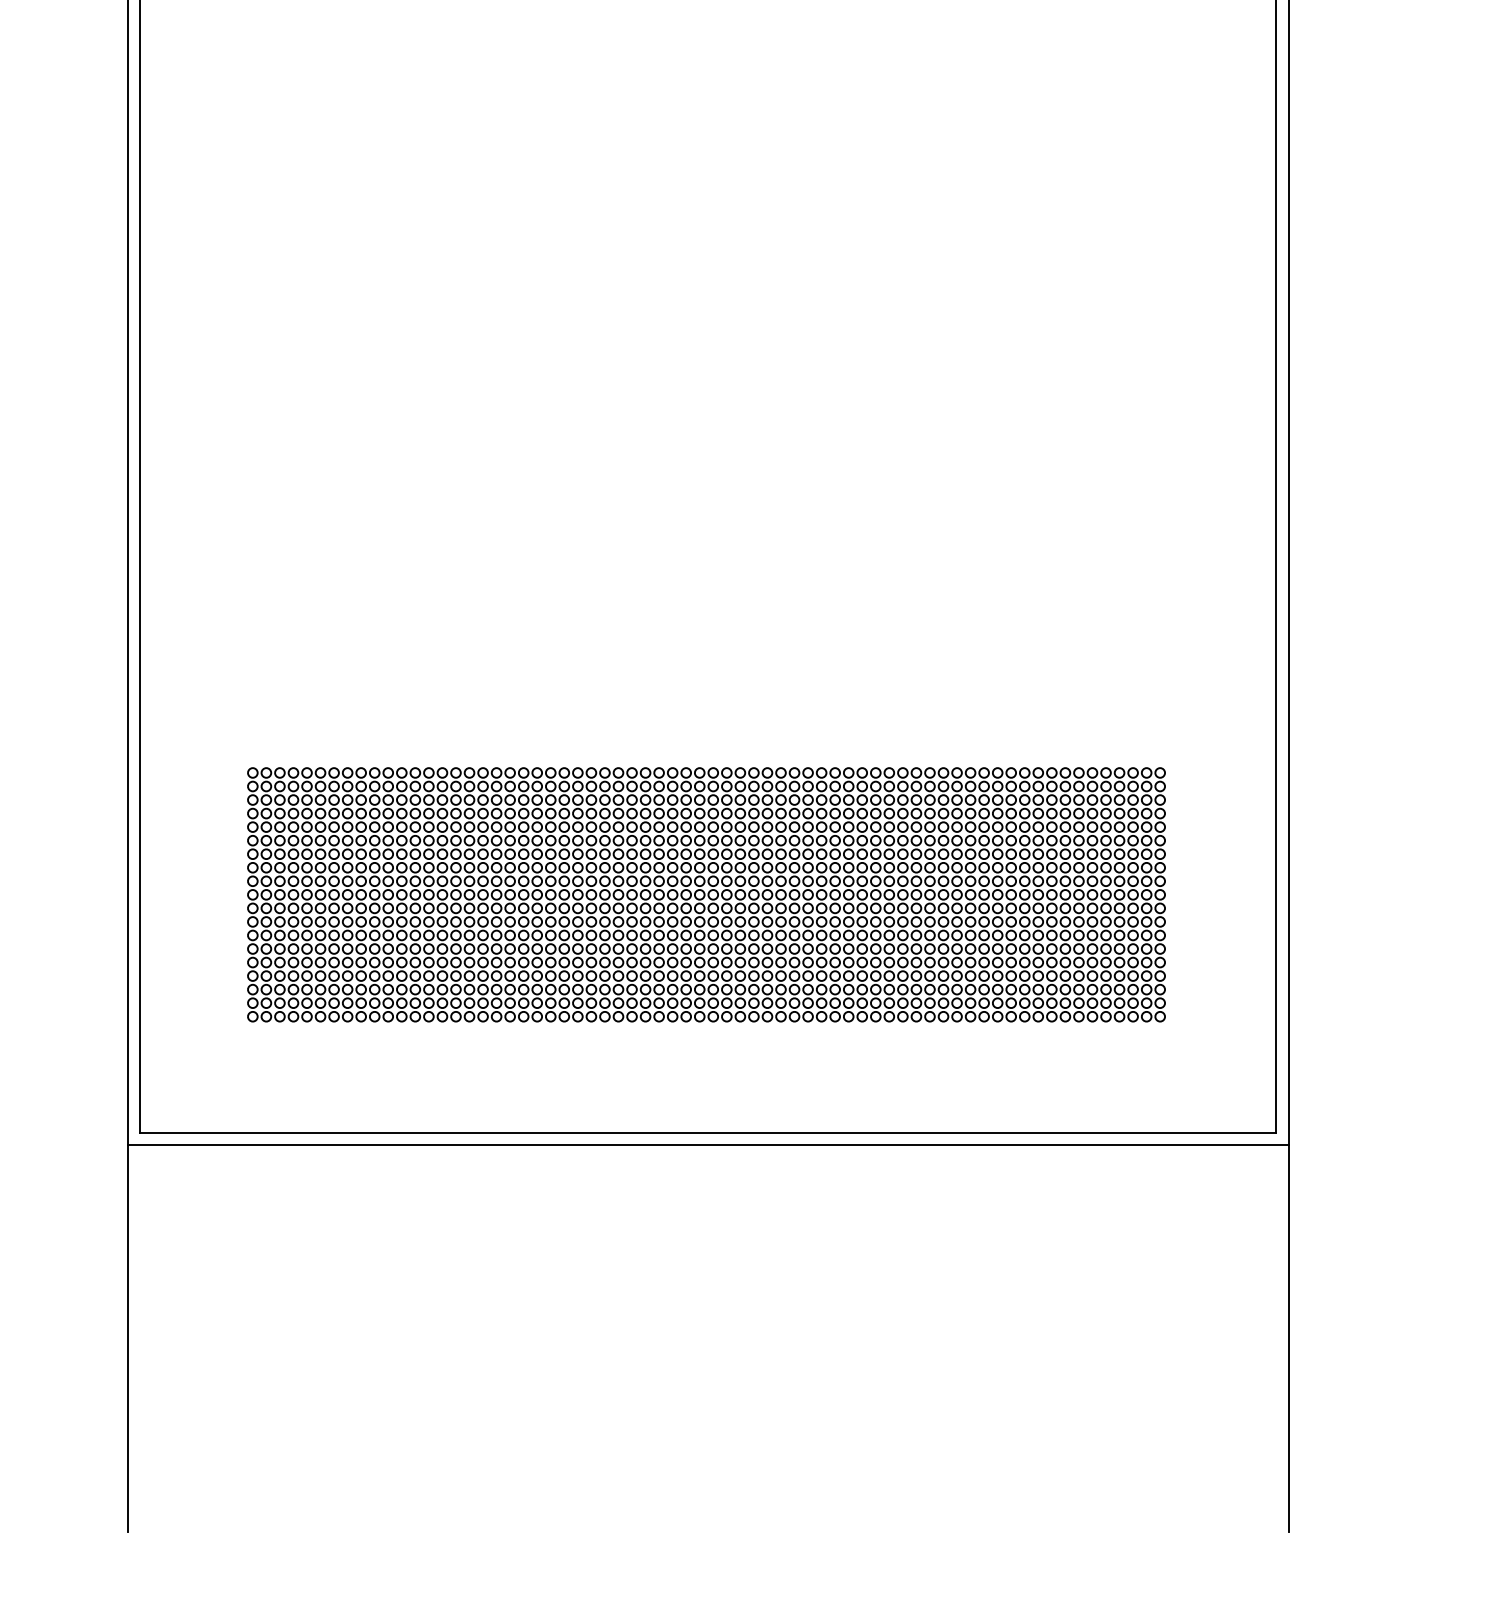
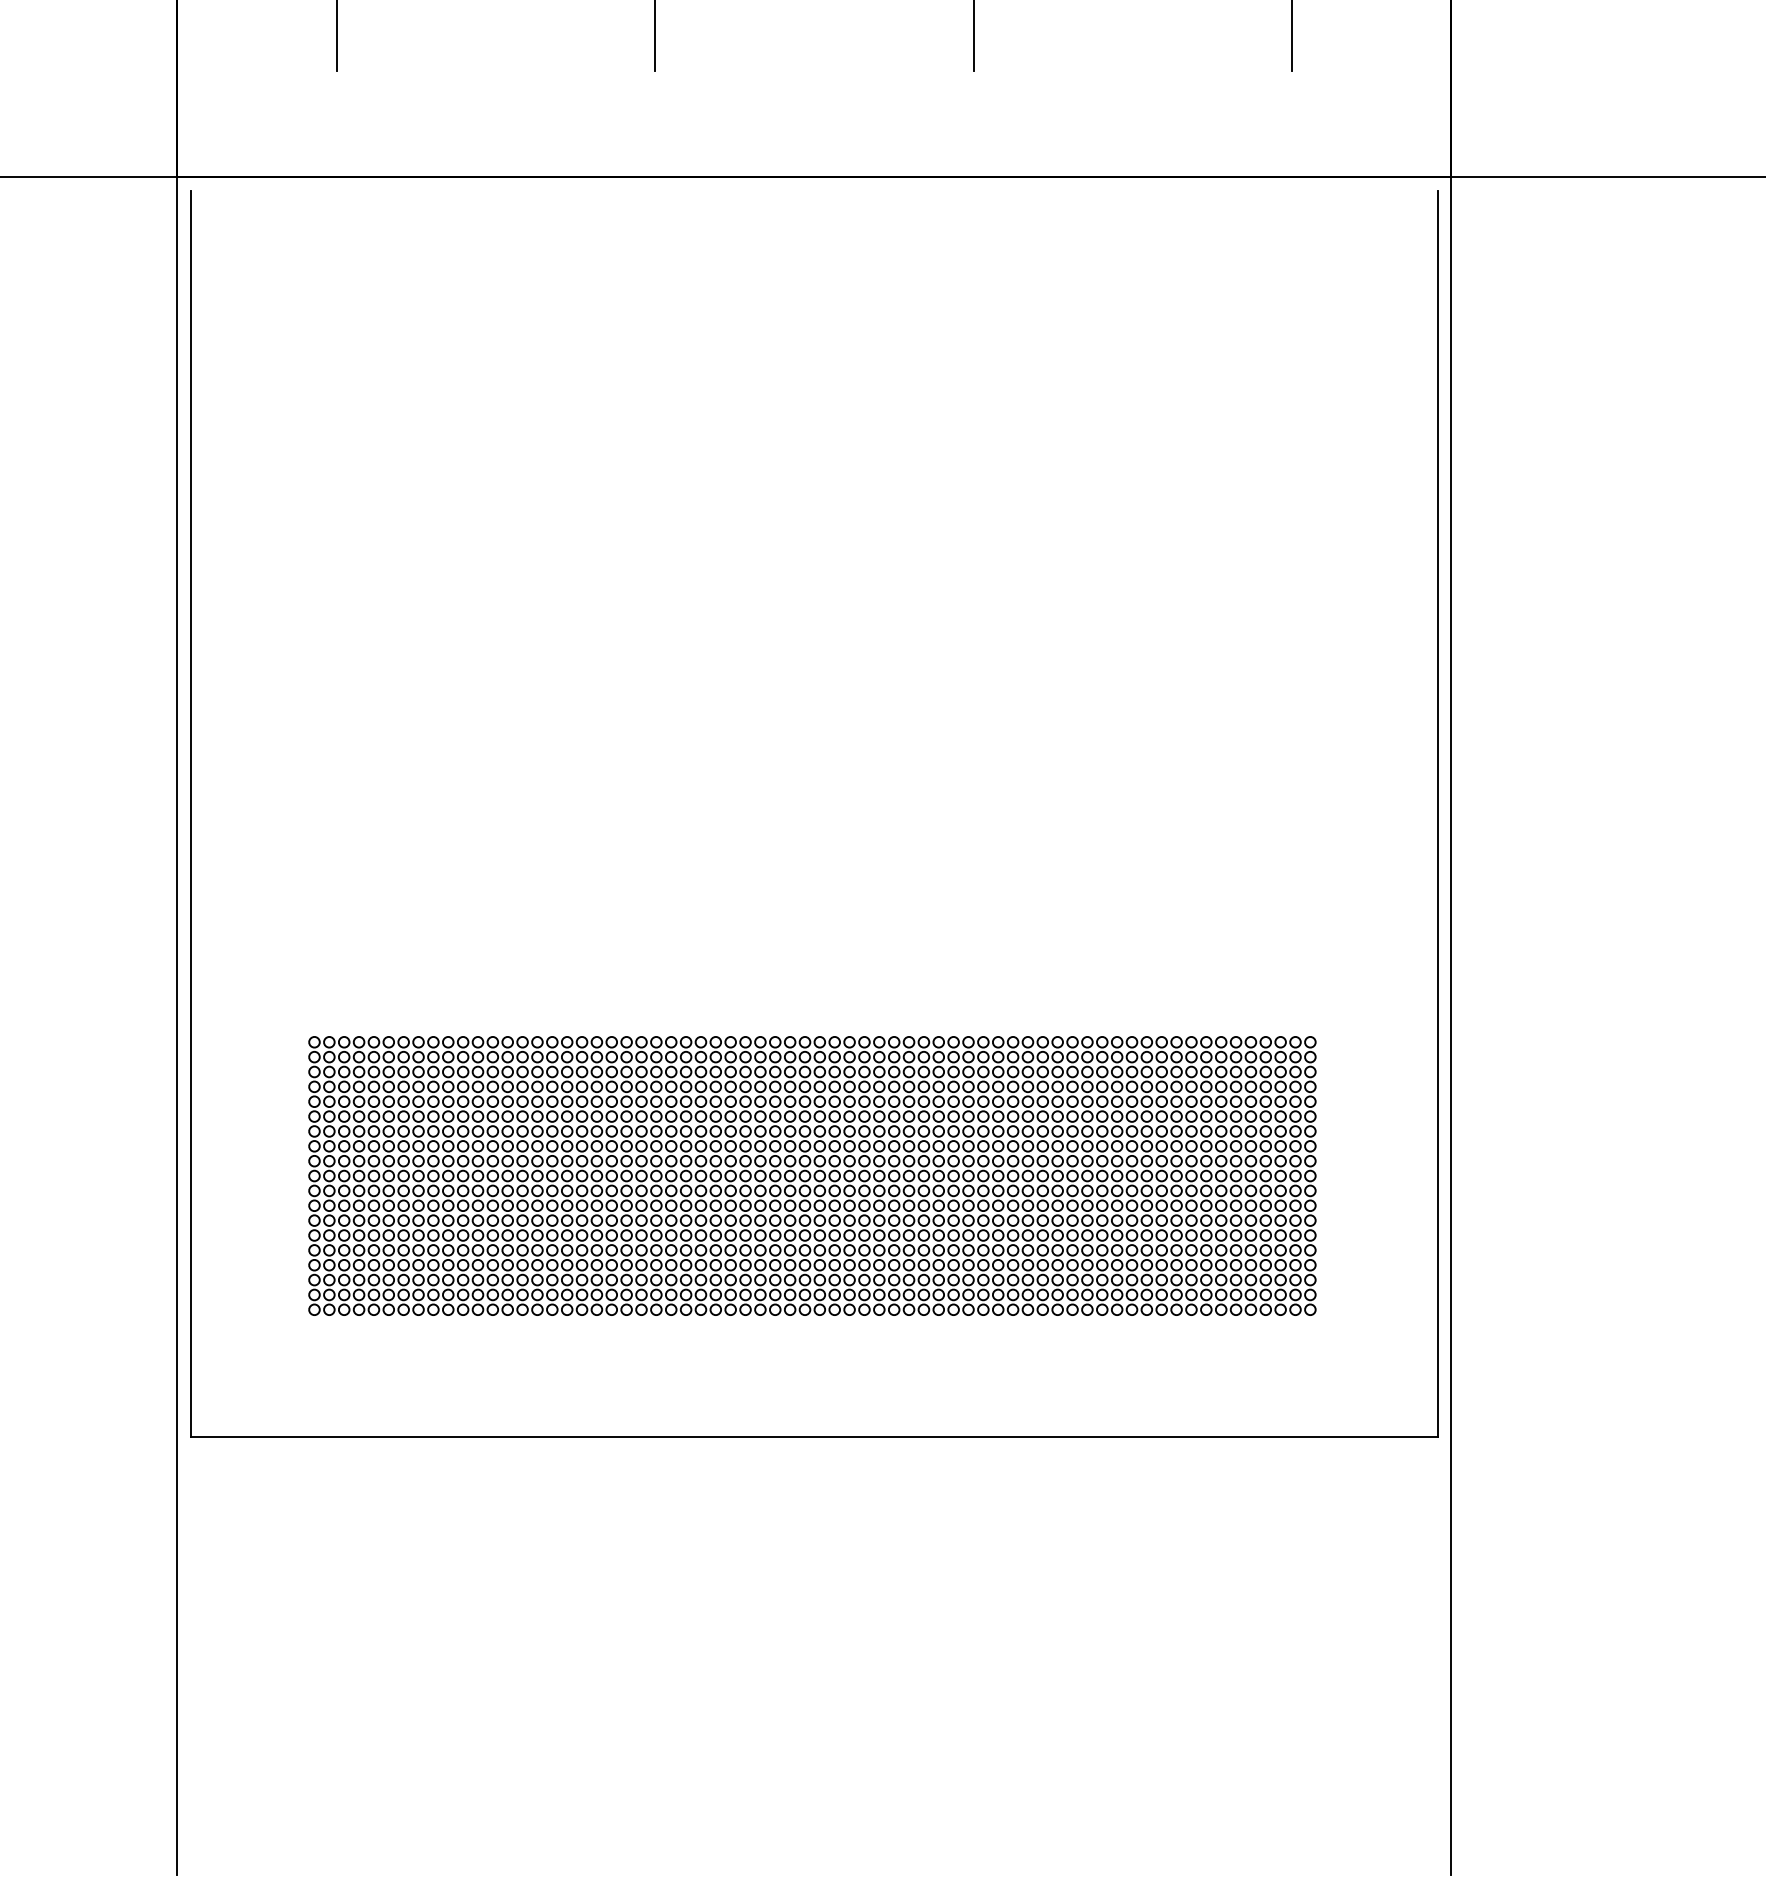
line: (708, 1144) -> (814, 1450), removed

